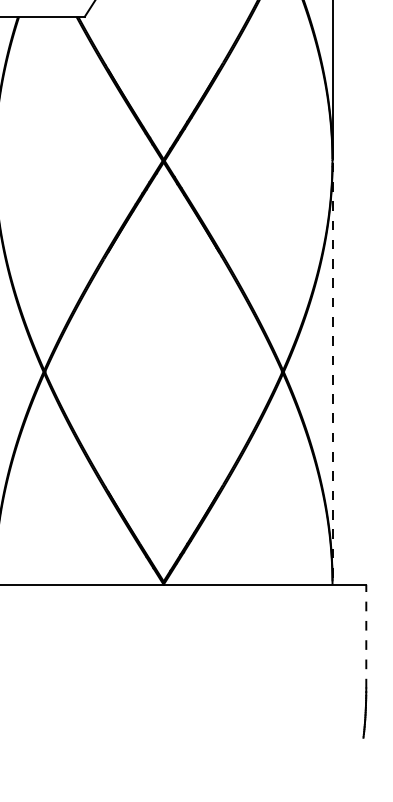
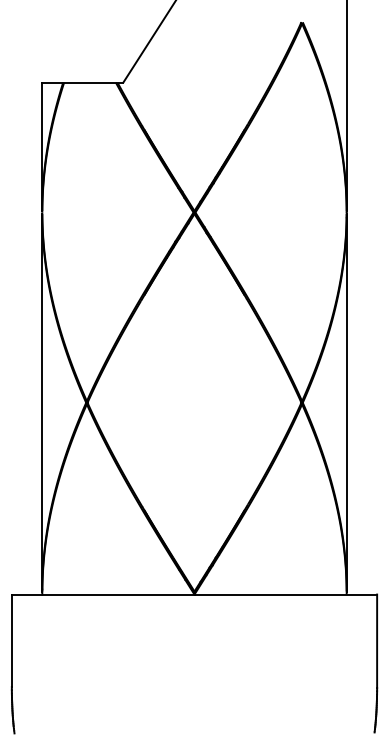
line: (332, 371) -> (346, 402), dashed -> solid
line: (366, 636) -> (377, 641), dashed -> solid

